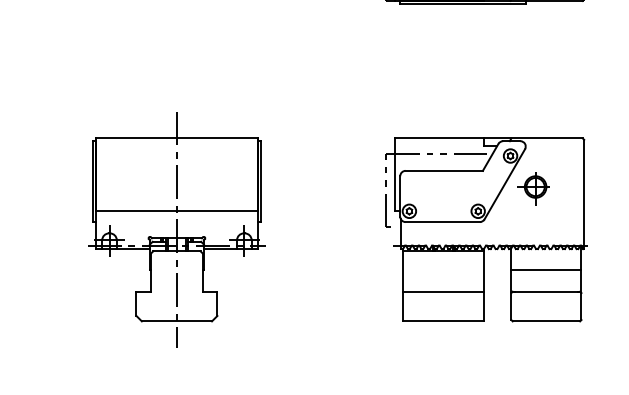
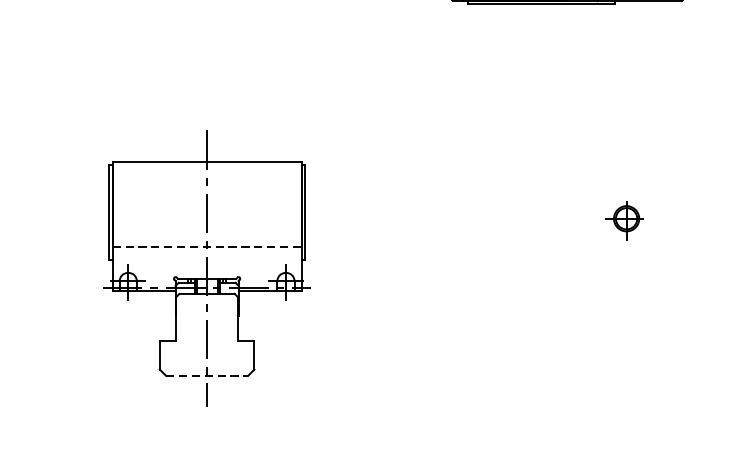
line: (176, 211) -> (206, 247), solid -> dashed
part: (486, 229) -> (569, 268), removed
line: (177, 321) -> (207, 376), solid -> dashed

